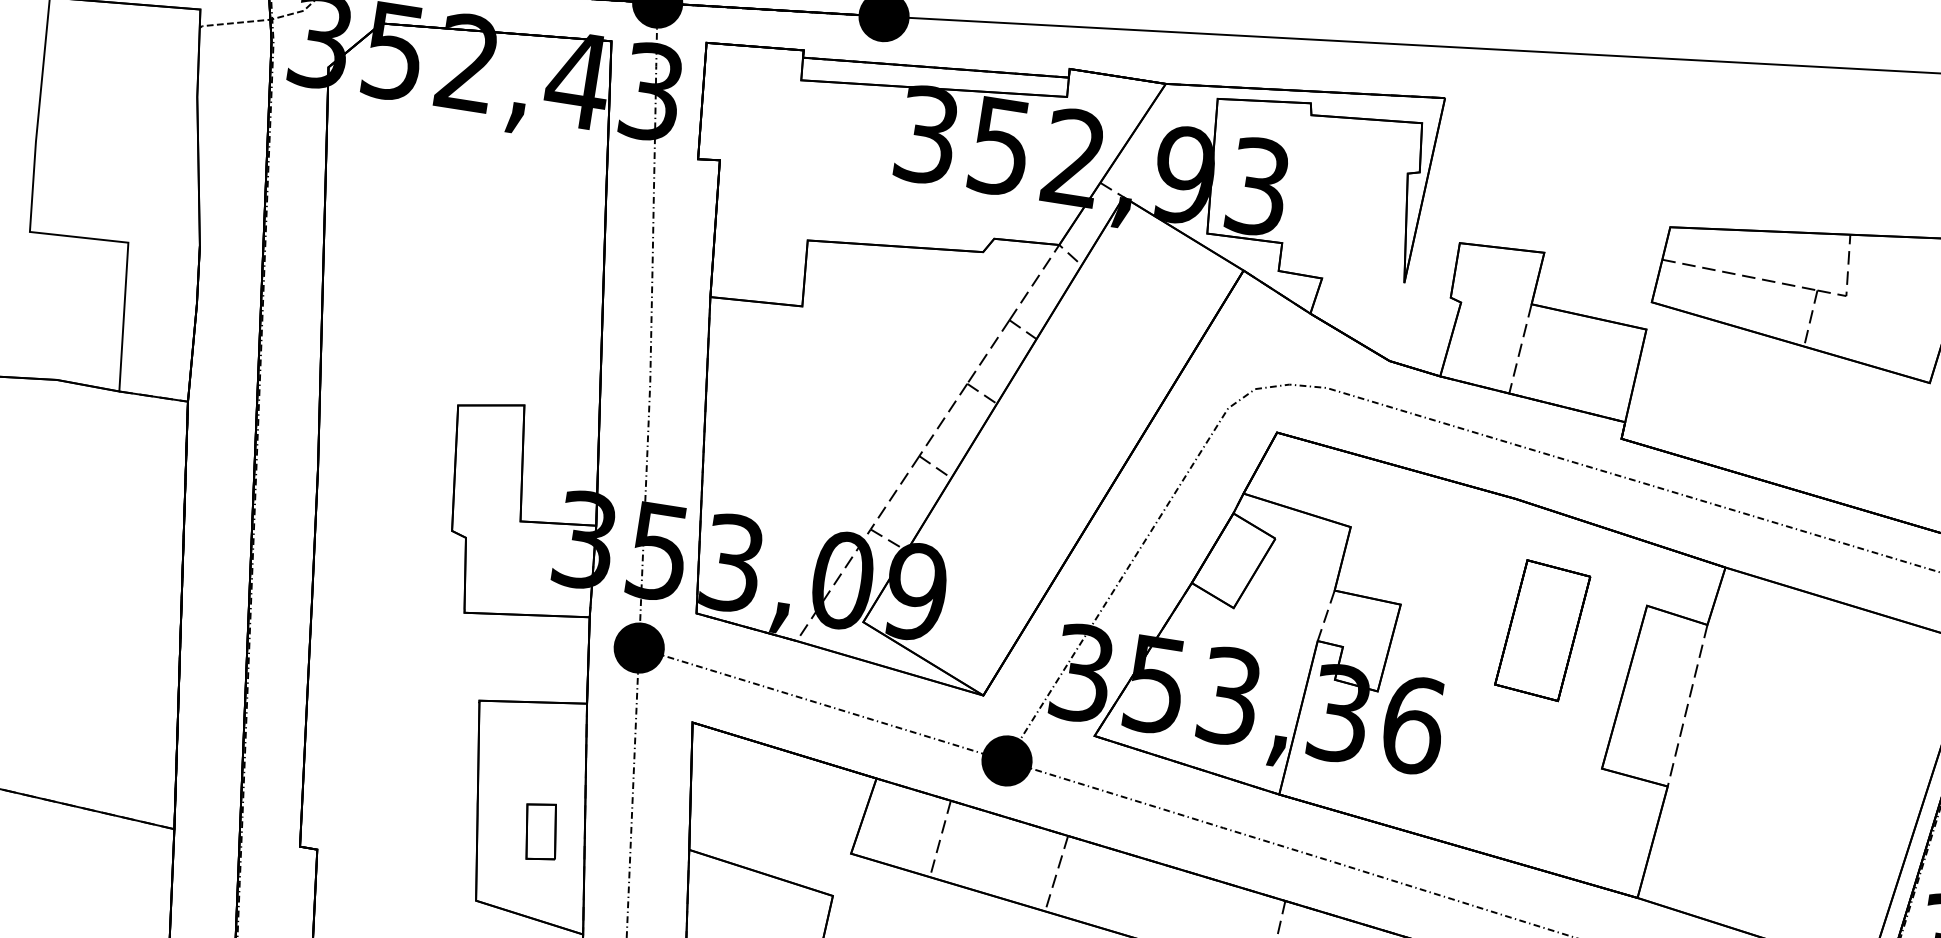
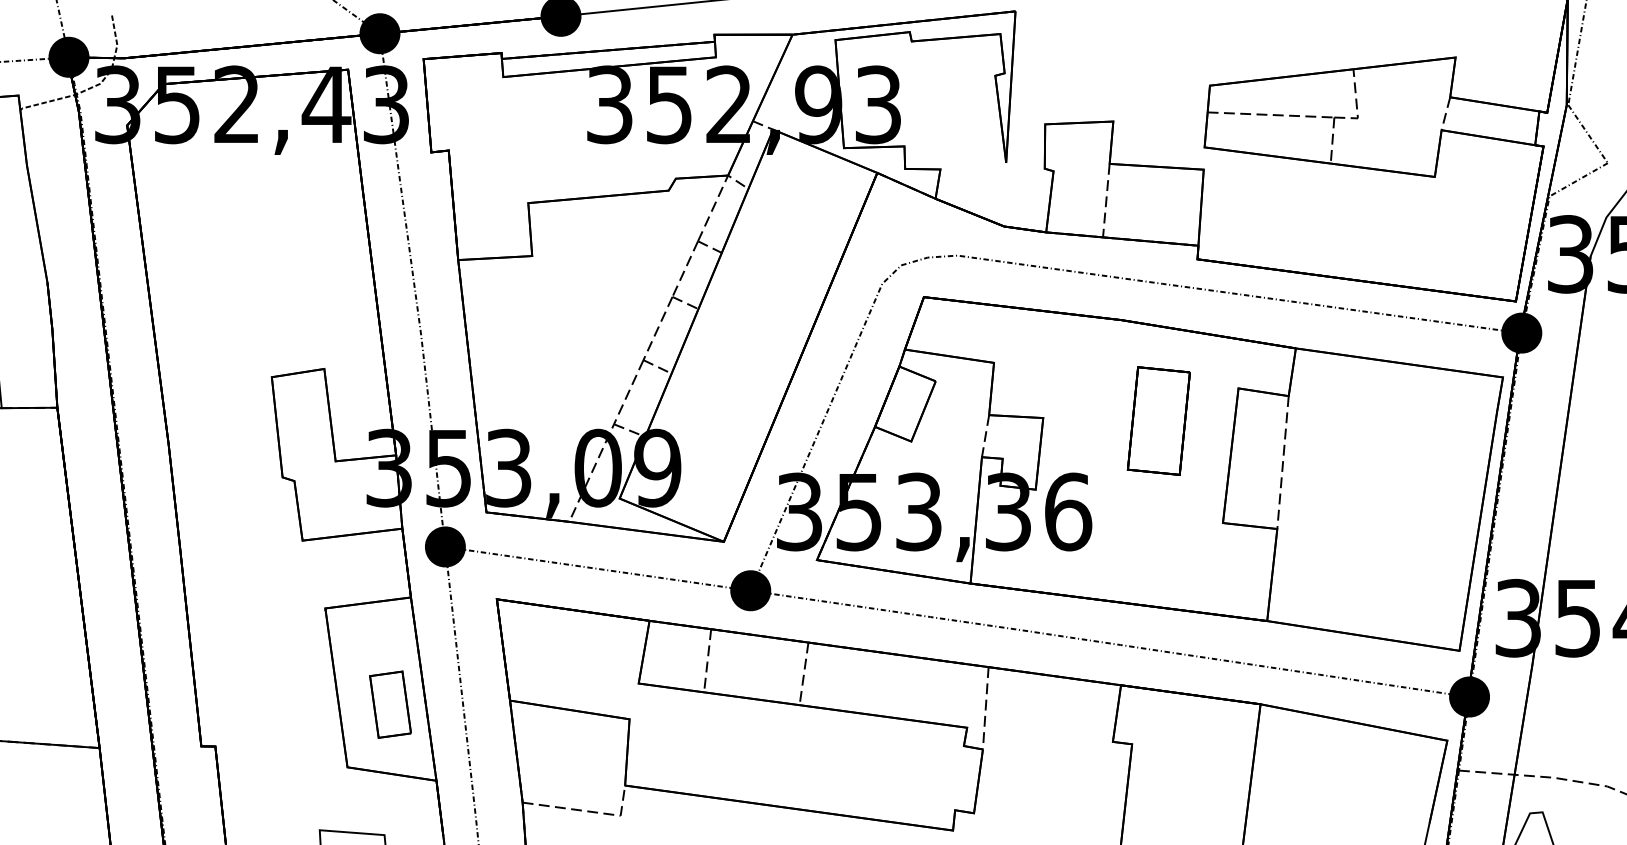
part: (541, 831) -> (390, 704), size x1.43

